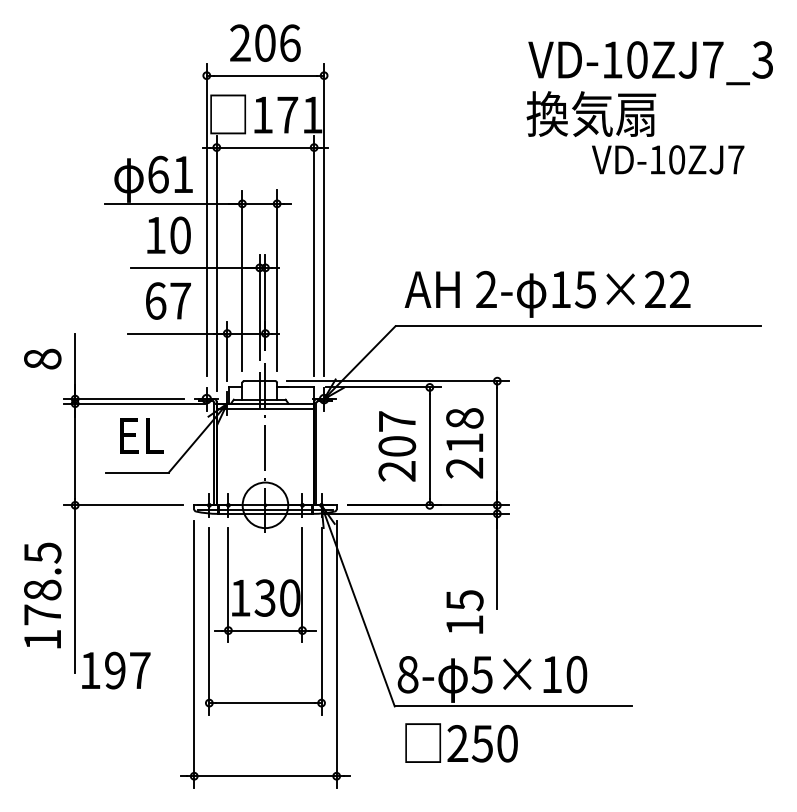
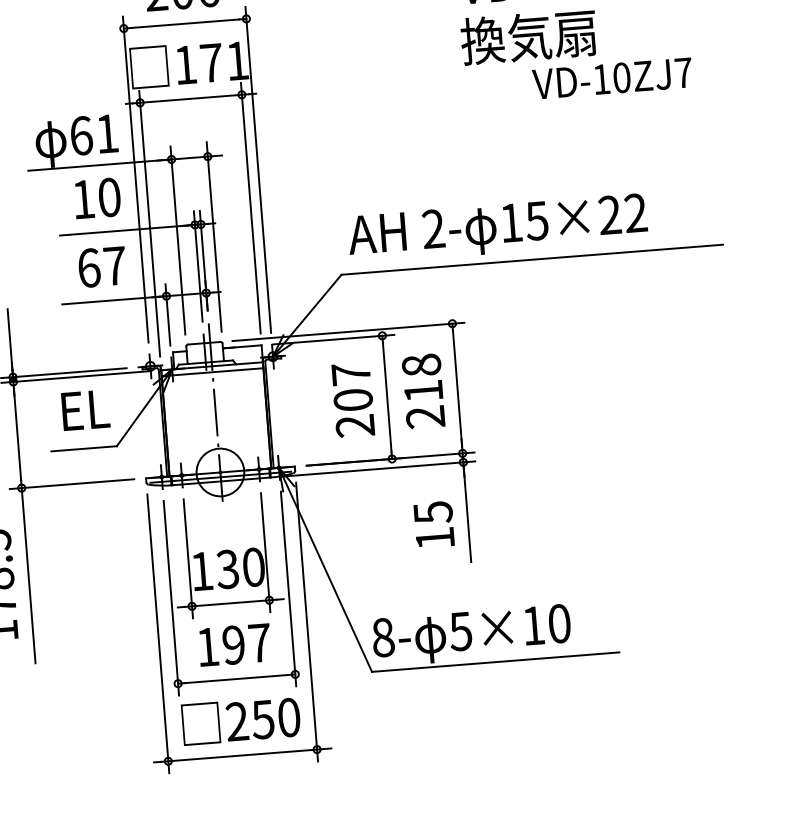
text: (464, 611) -> (433, 524), moved
text: (116, 670) -> (235, 644), moved
text: (461, 742) -> (241, 720), moved

